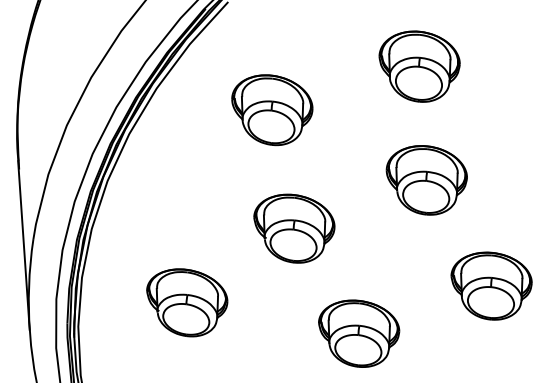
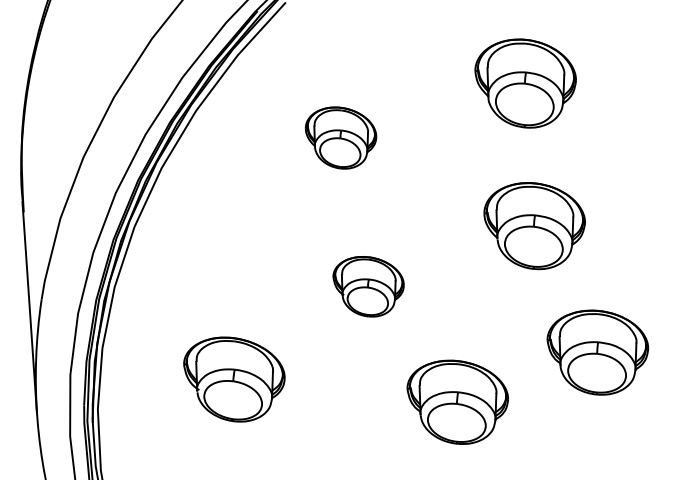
part: (271, 109) -> (340, 137), size x0.7
part: (294, 228) -> (368, 286), size x0.7
part: (491, 286) -> (597, 352), moved
part: (358, 333) -> (457, 401), moved

